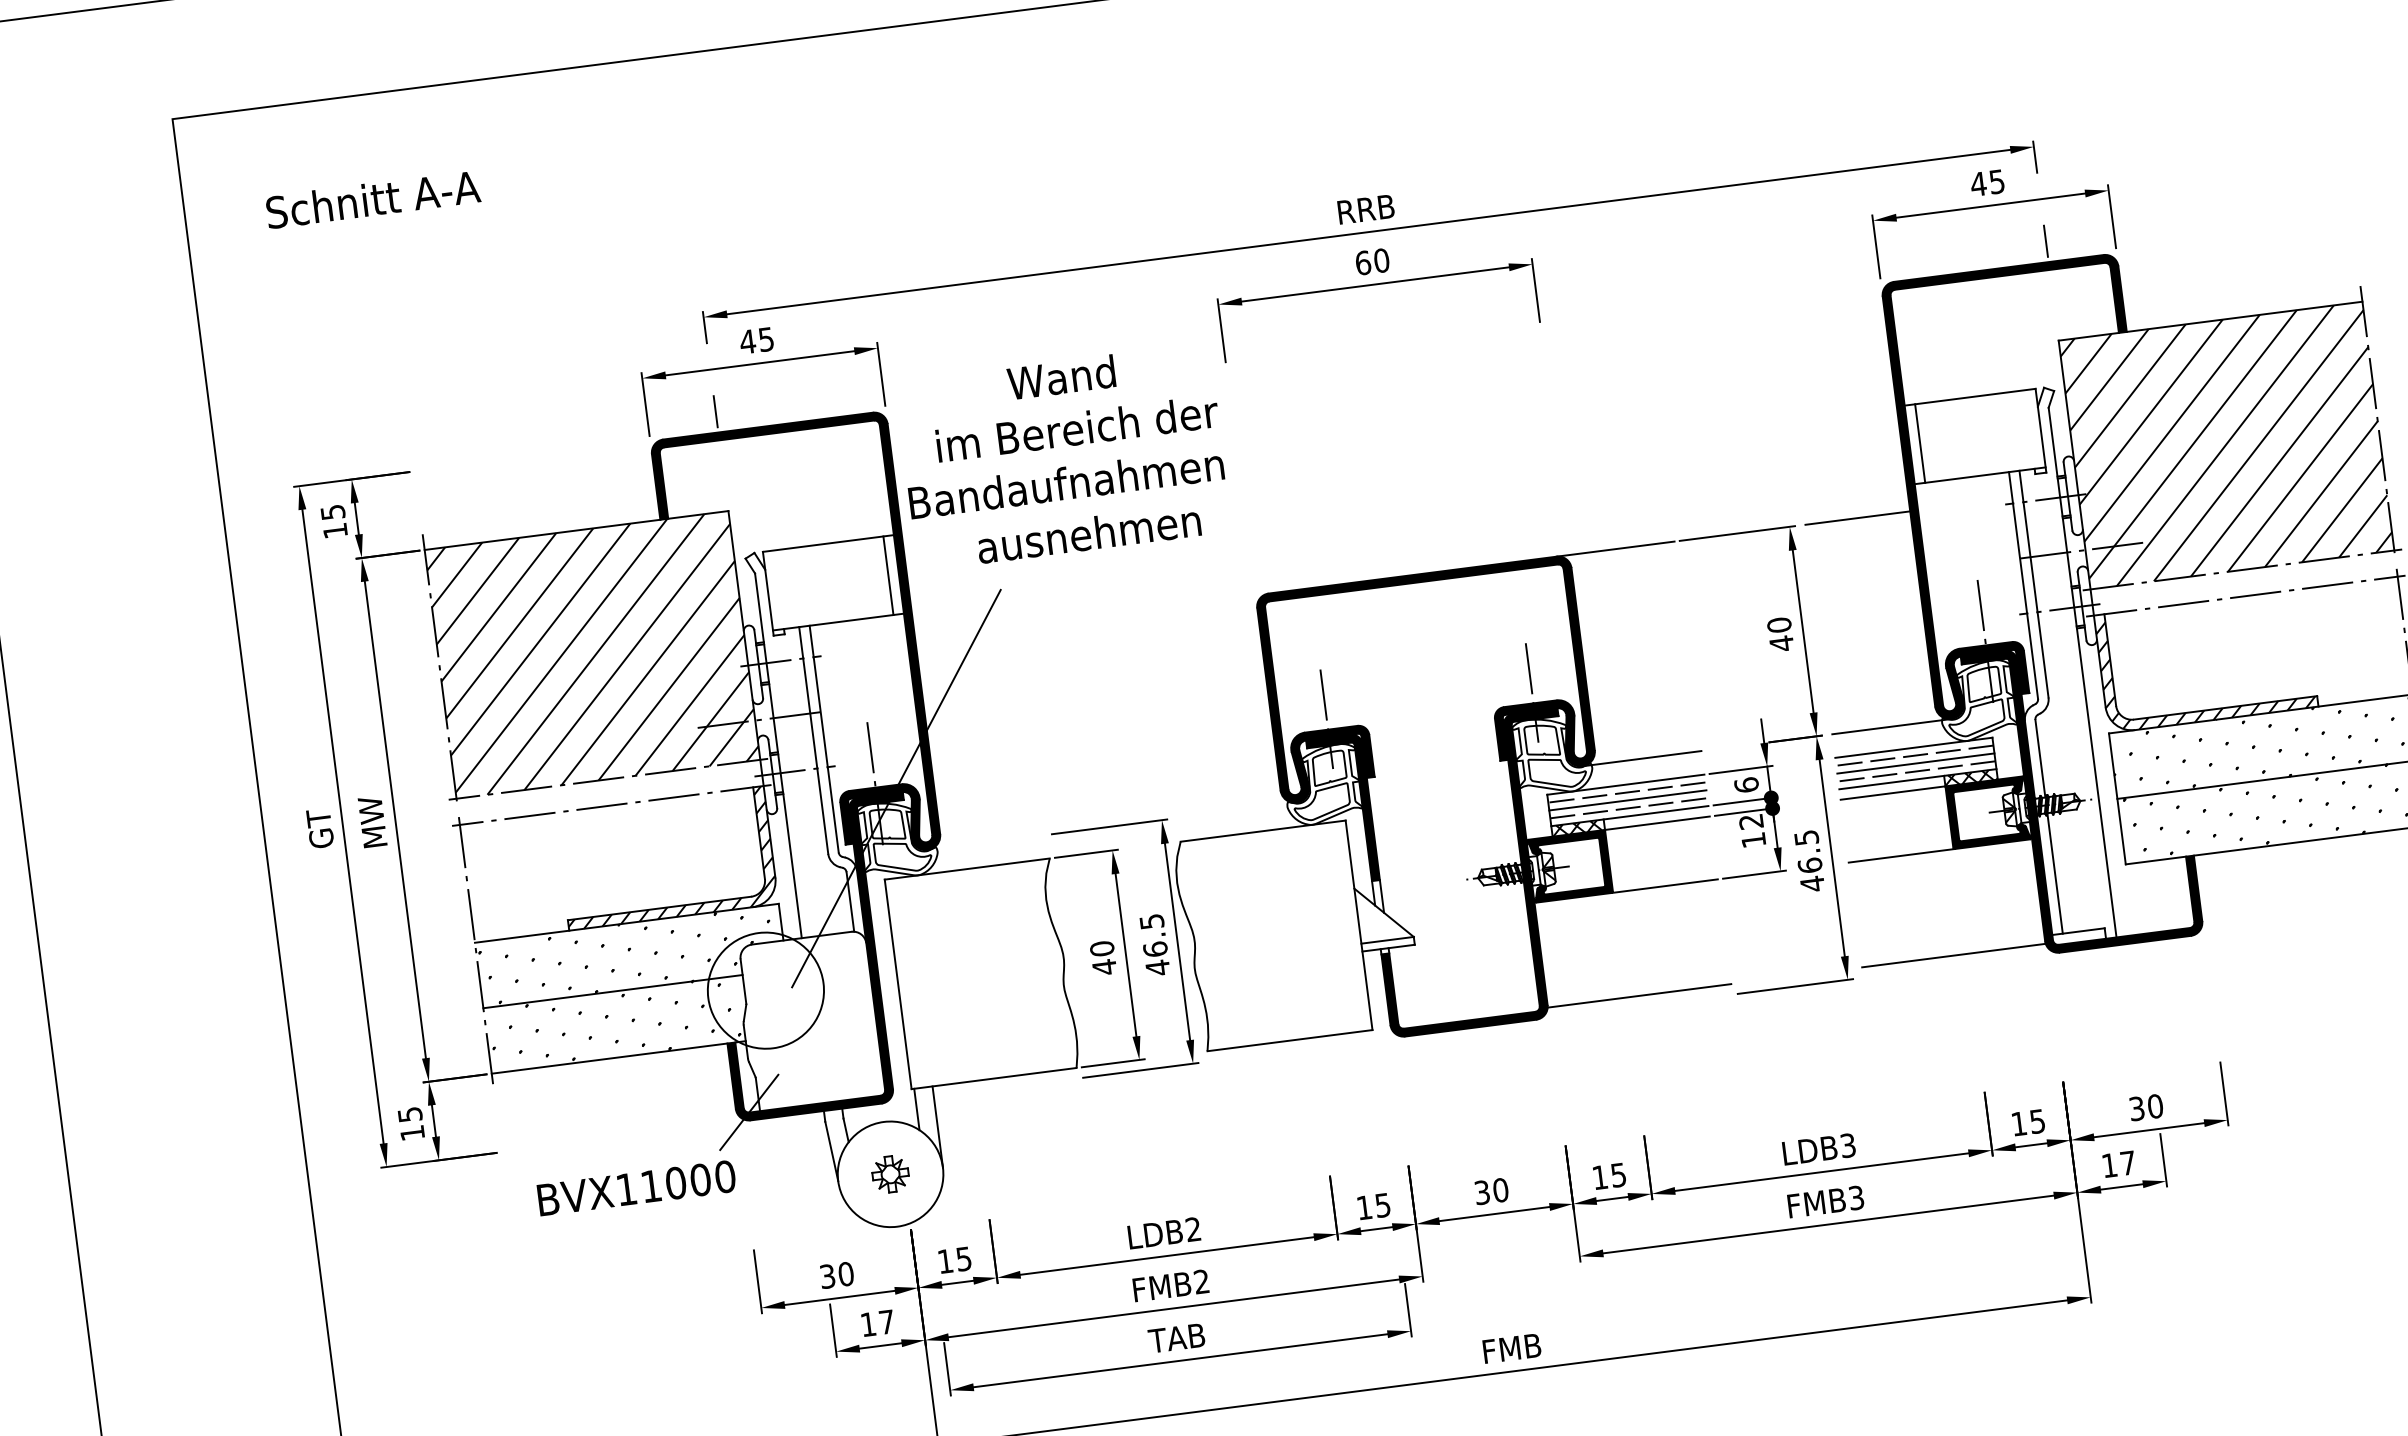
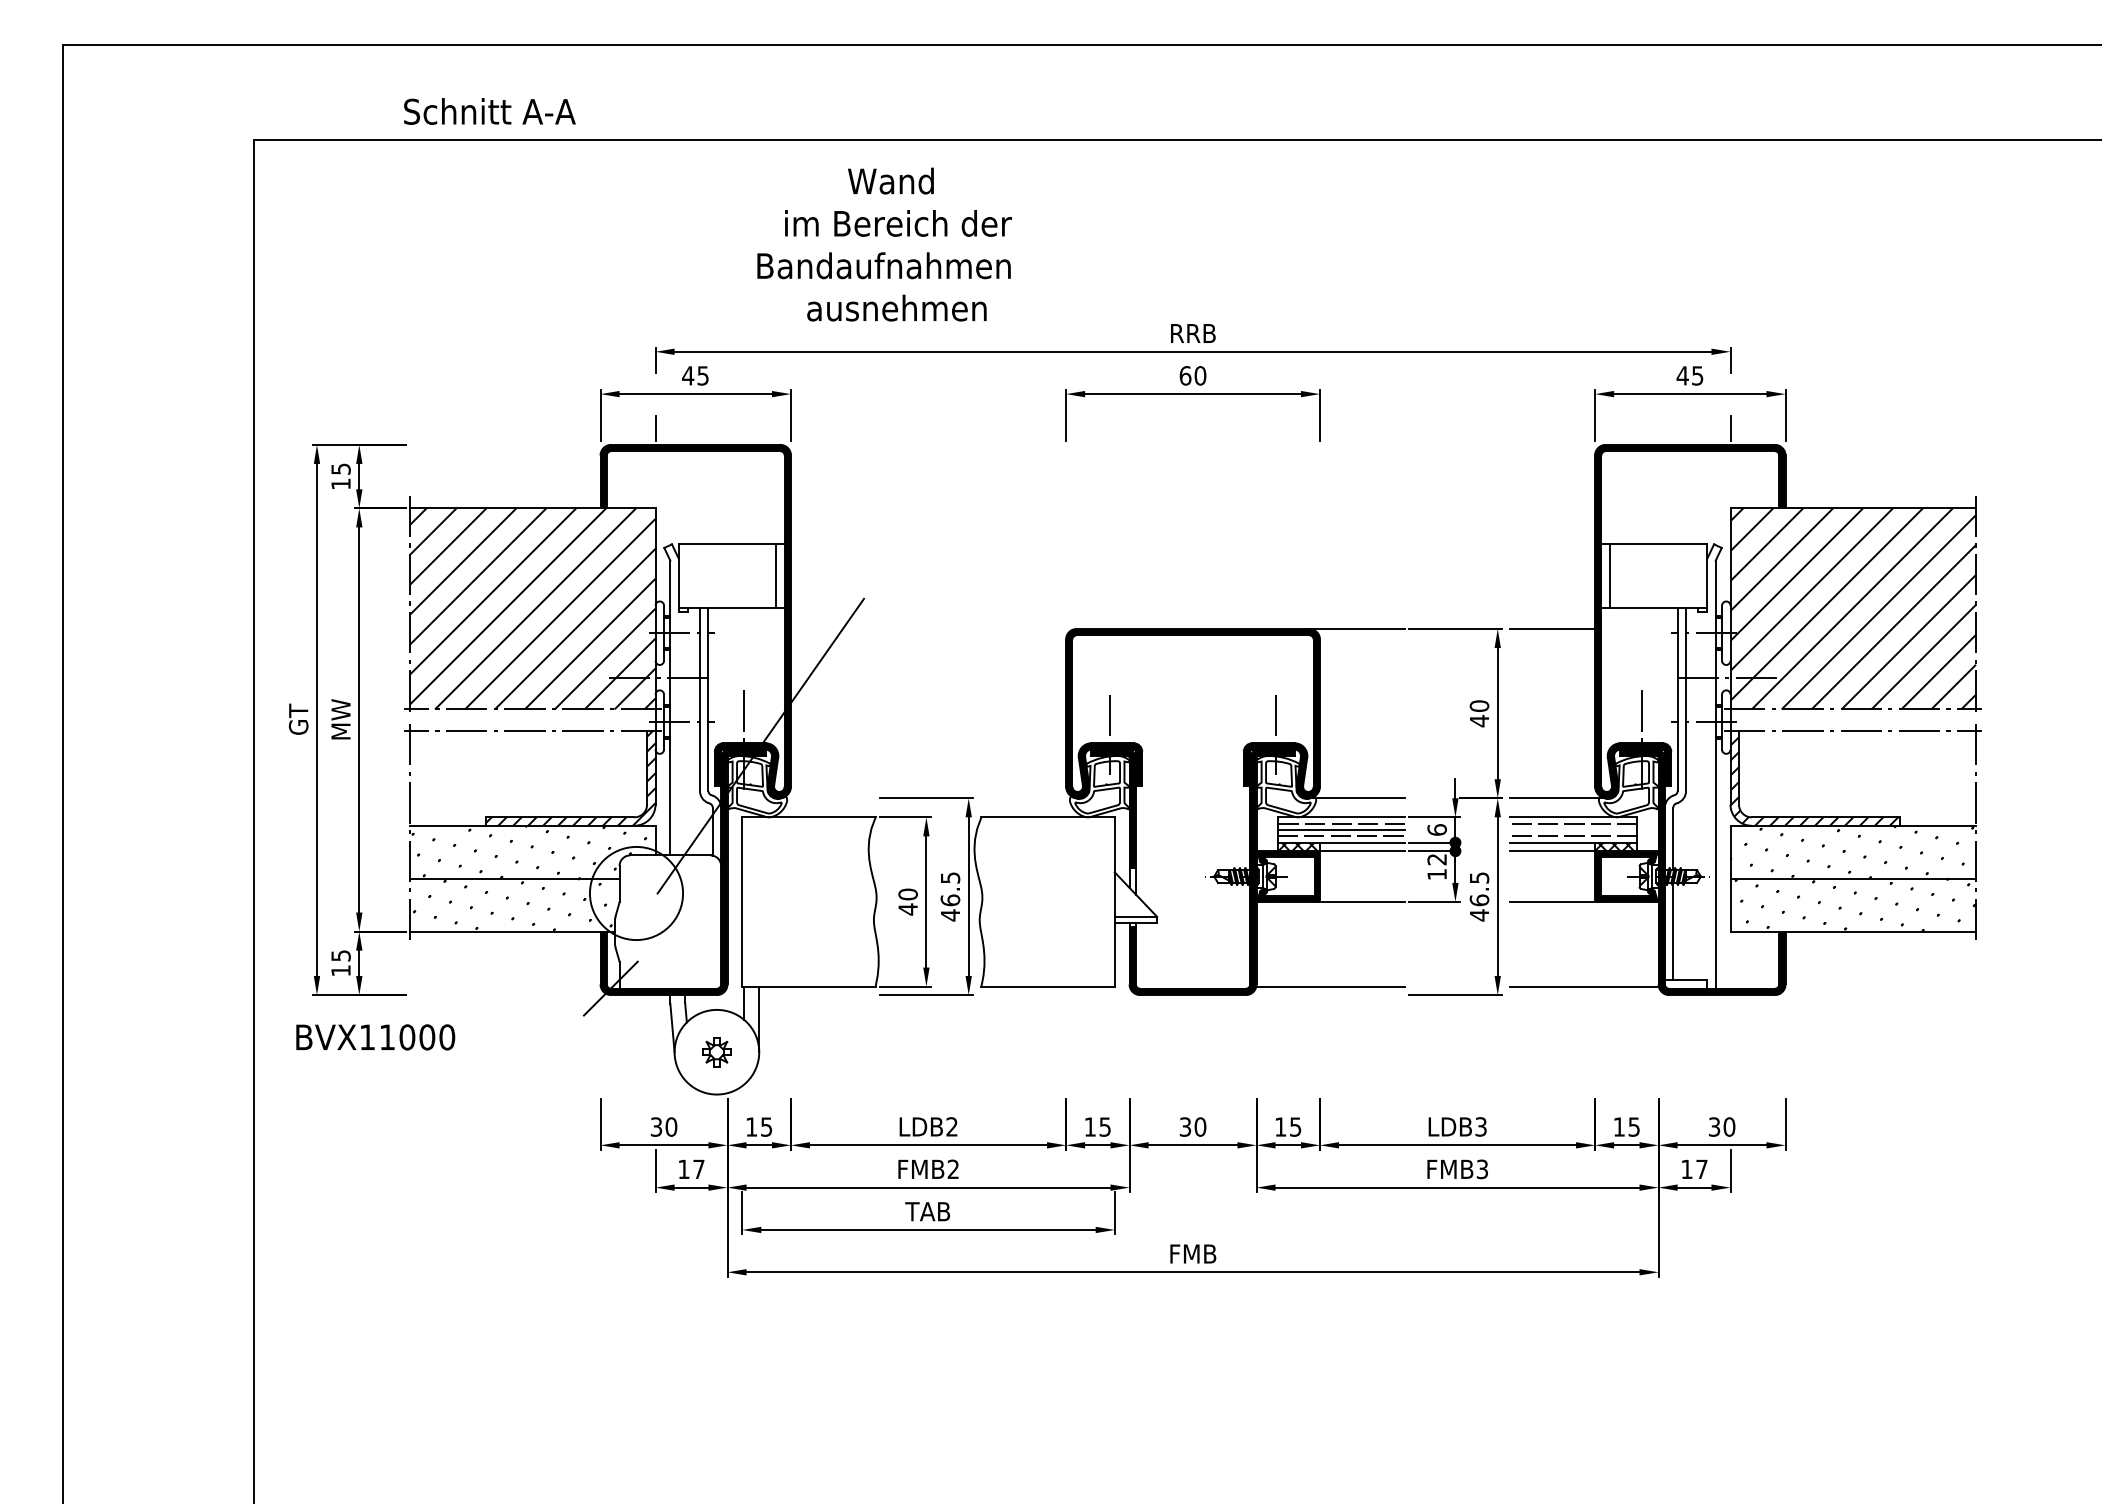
text: (372, 199) -> (489, 111), moved
text: (1063, 456) -> (884, 244), moved
line: (1915, 764) -> (1573, 830), removed
text: (636, 1188) -> (375, 1037), moved

